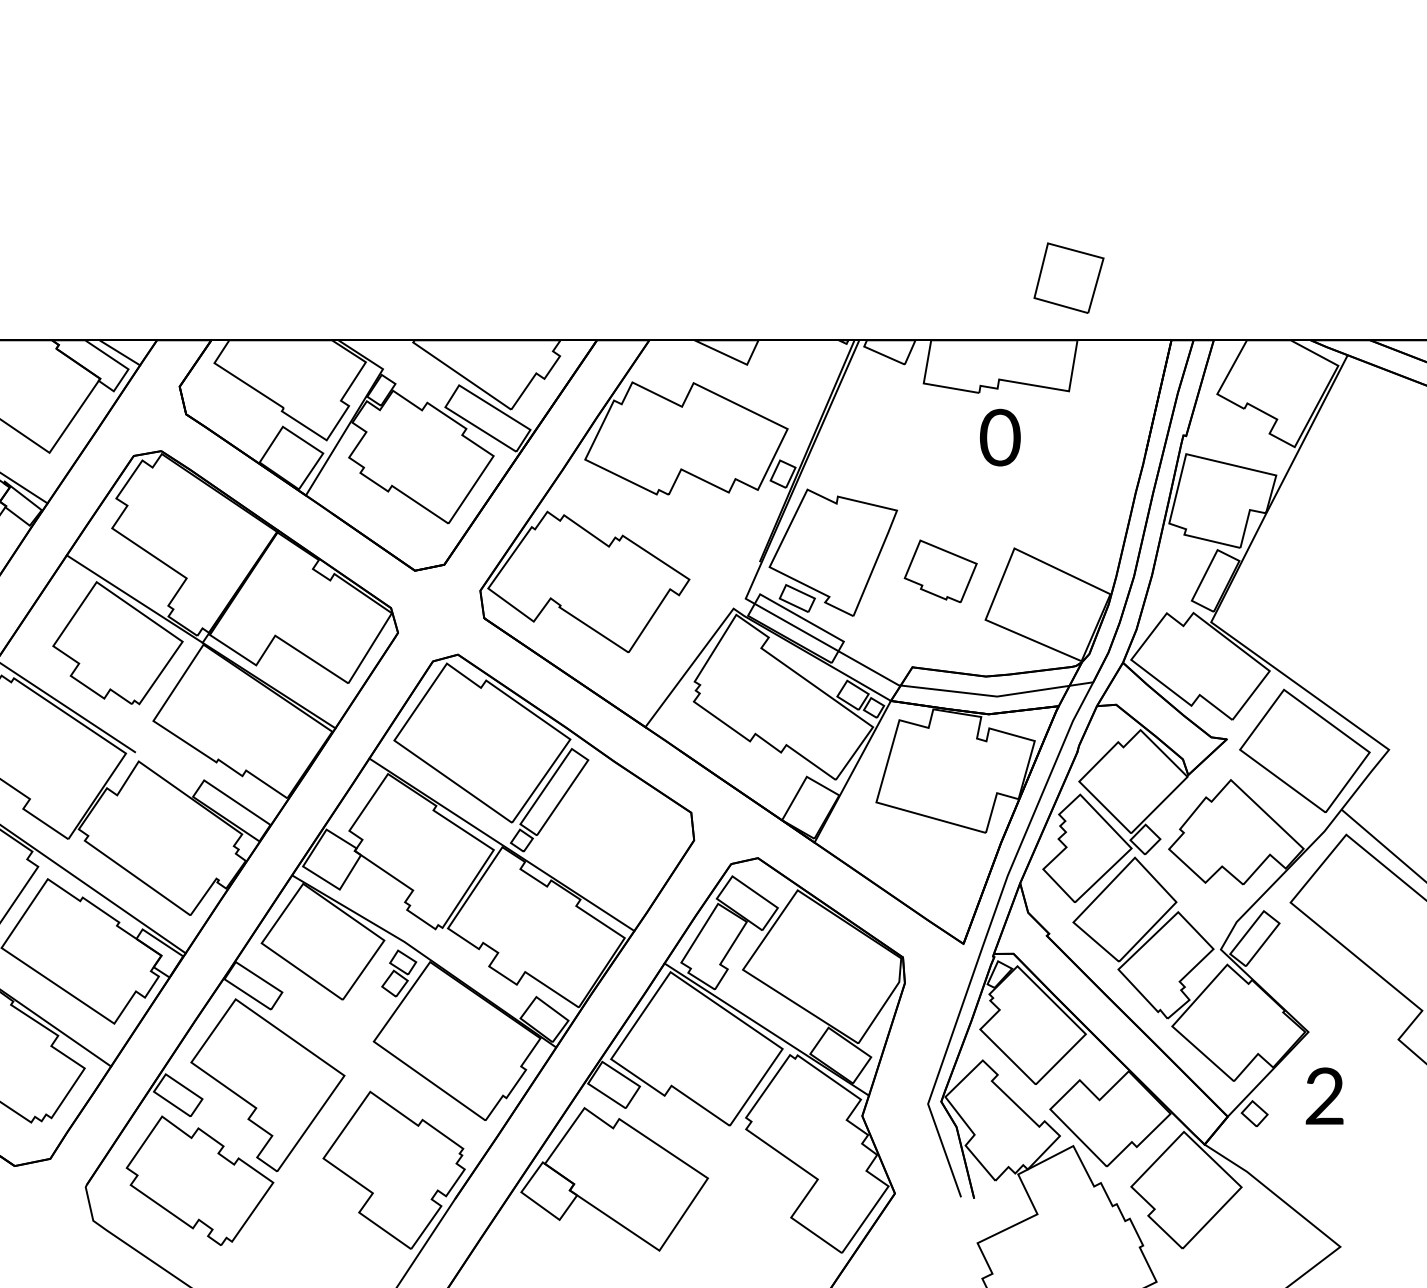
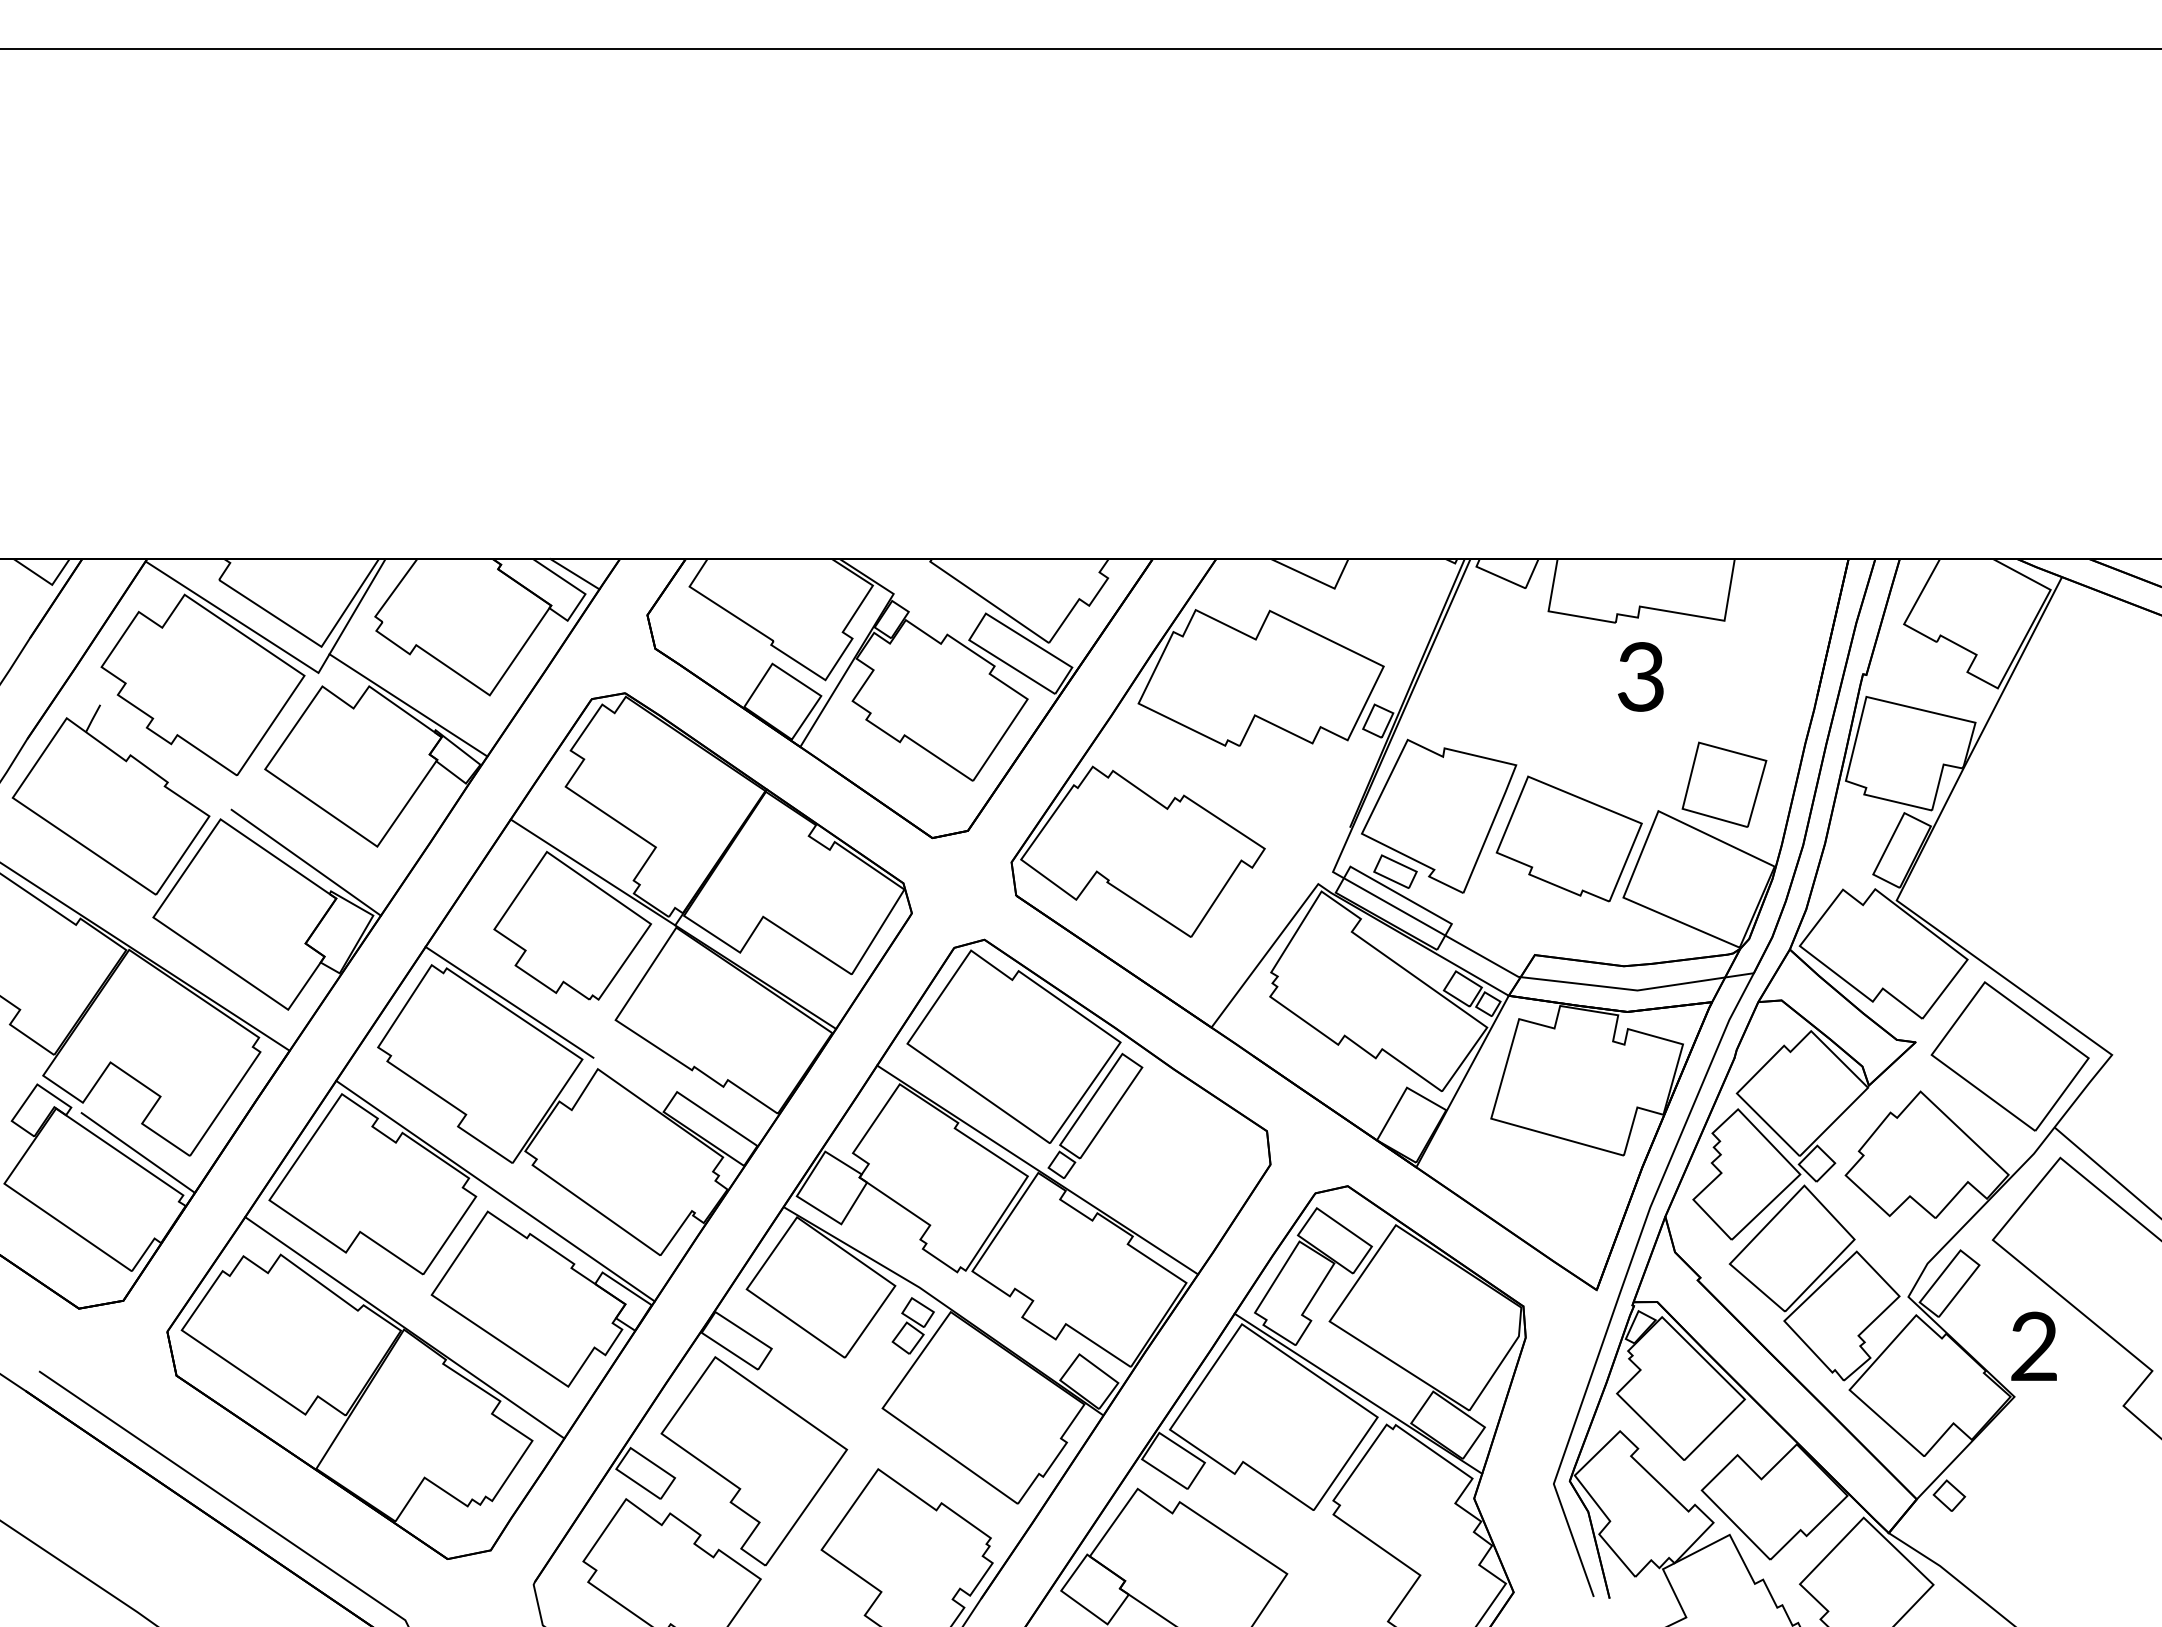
part: (1069, 277) -> (1724, 784), moved
text: (1000, 437) -> (1641, 676), 0 -> 3
part: (940, 571) -> (1568, 838), size x1.67
text: (1324, 1095) -> (2033, 1345), moved

